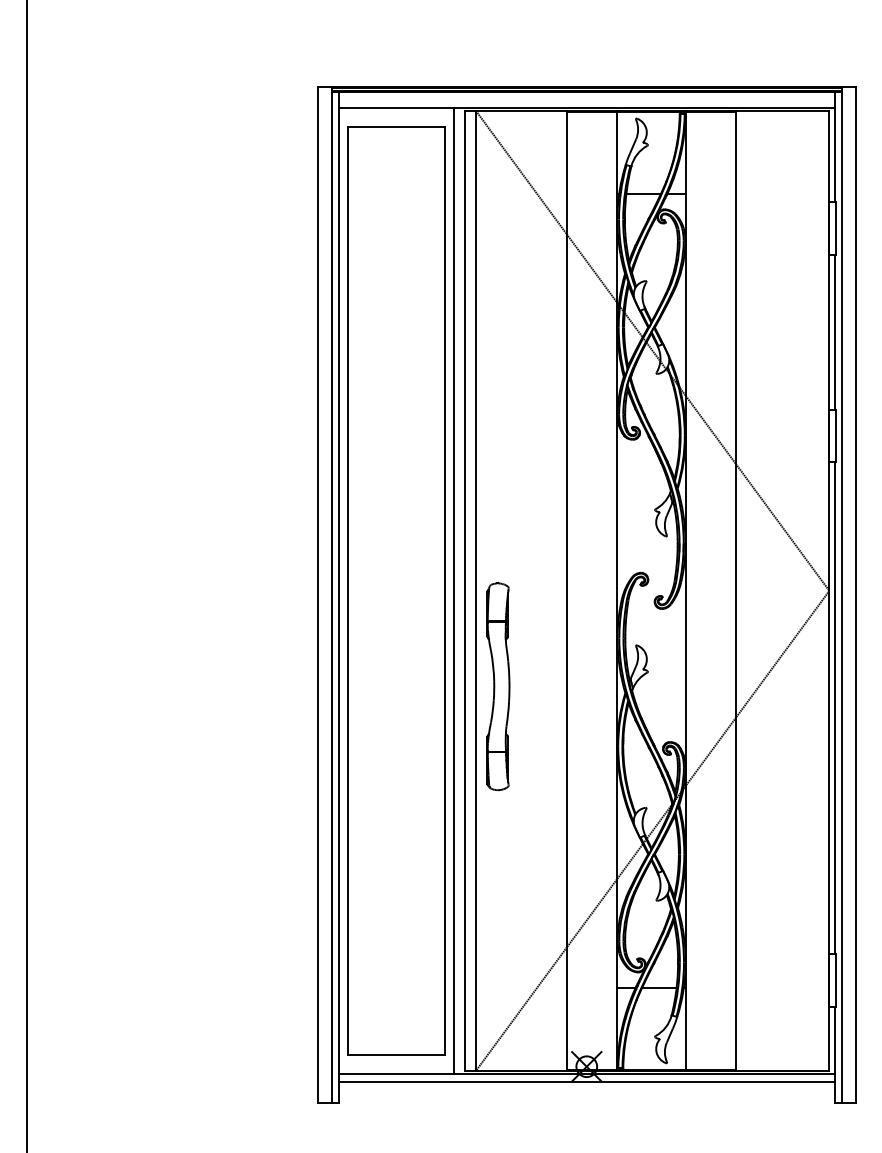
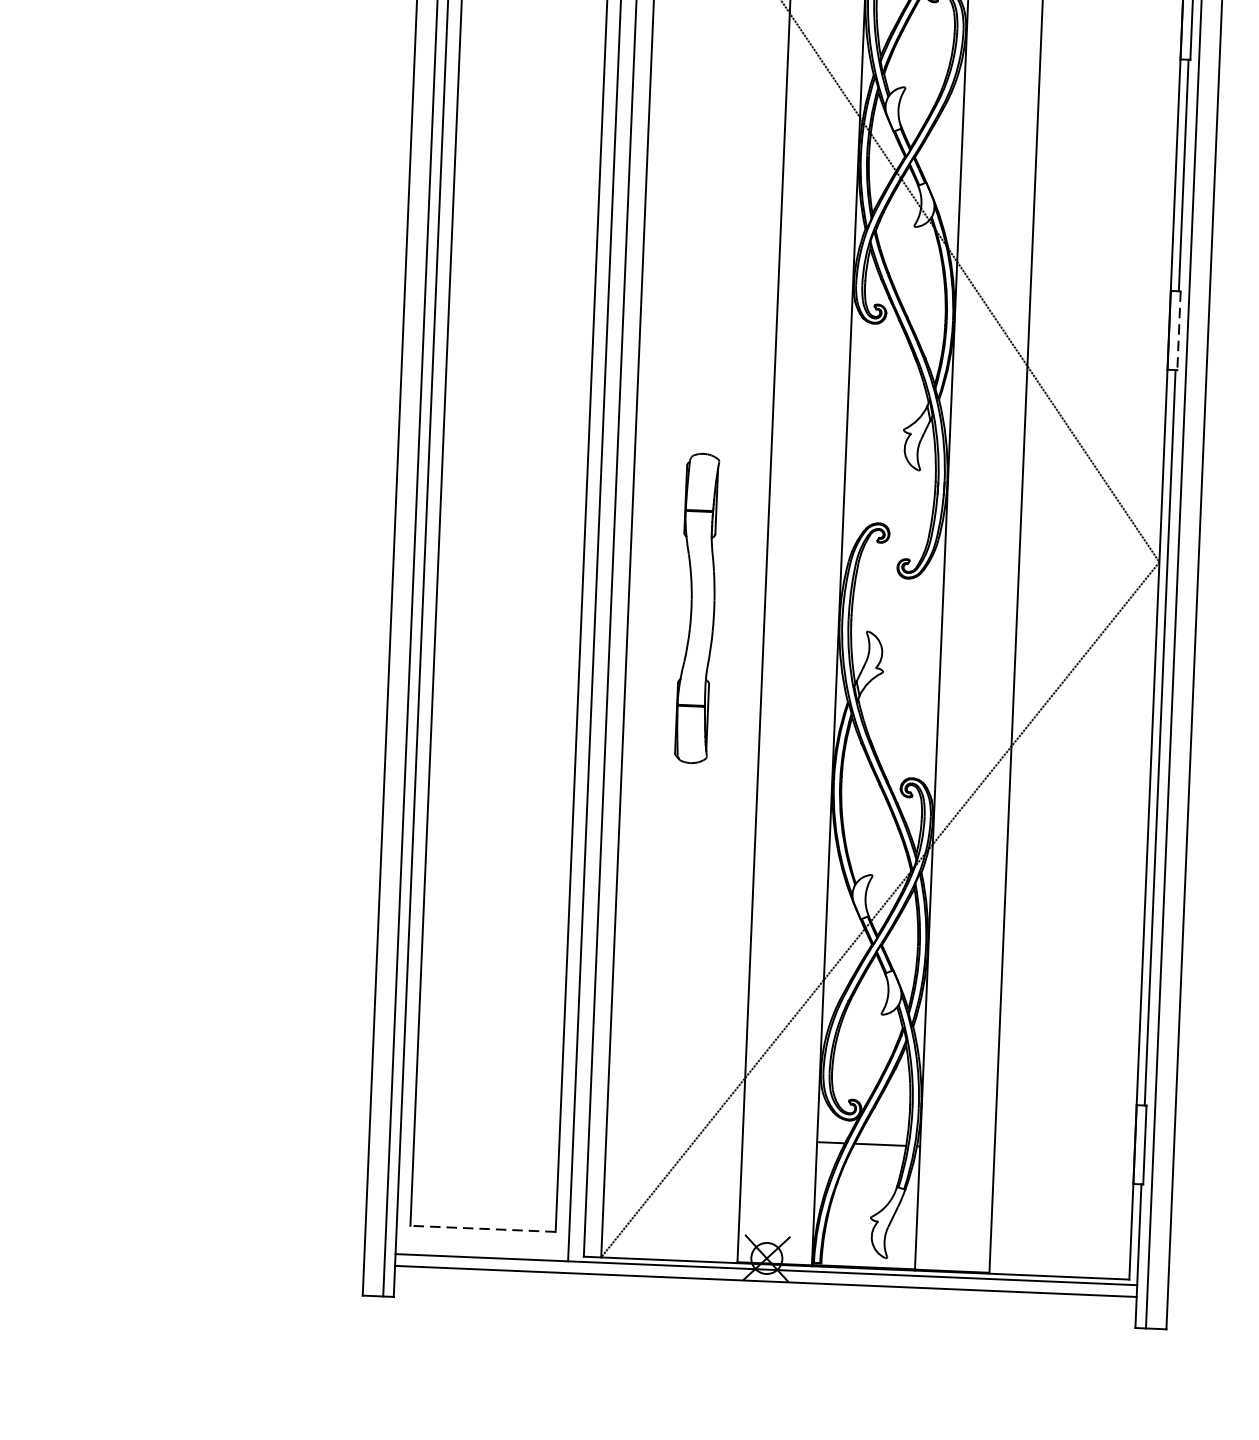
line: (835, 436) -> (1178, 331), solid -> dashed
part: (498, 686) -> (697, 608), moved
line: (396, 1054) -> (483, 1228), solid -> dashed

